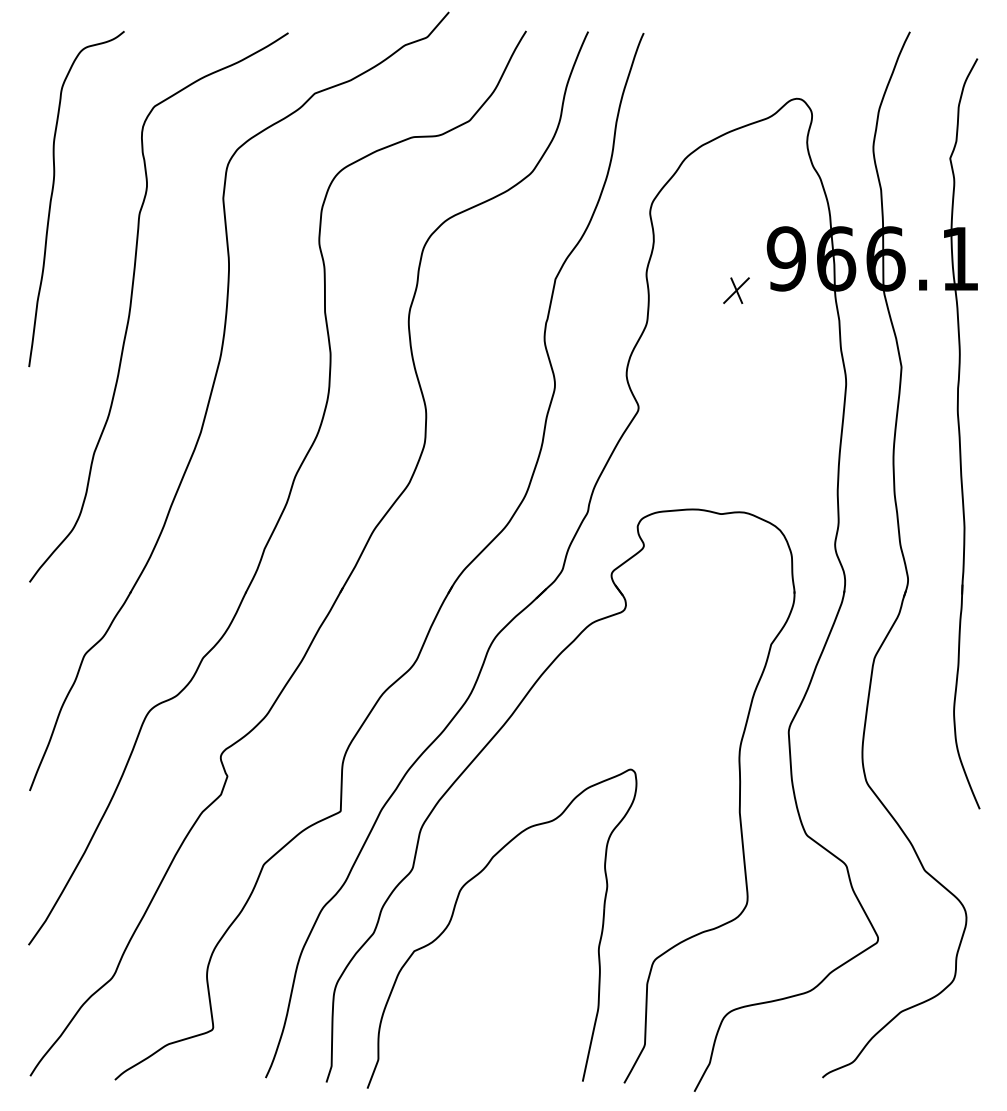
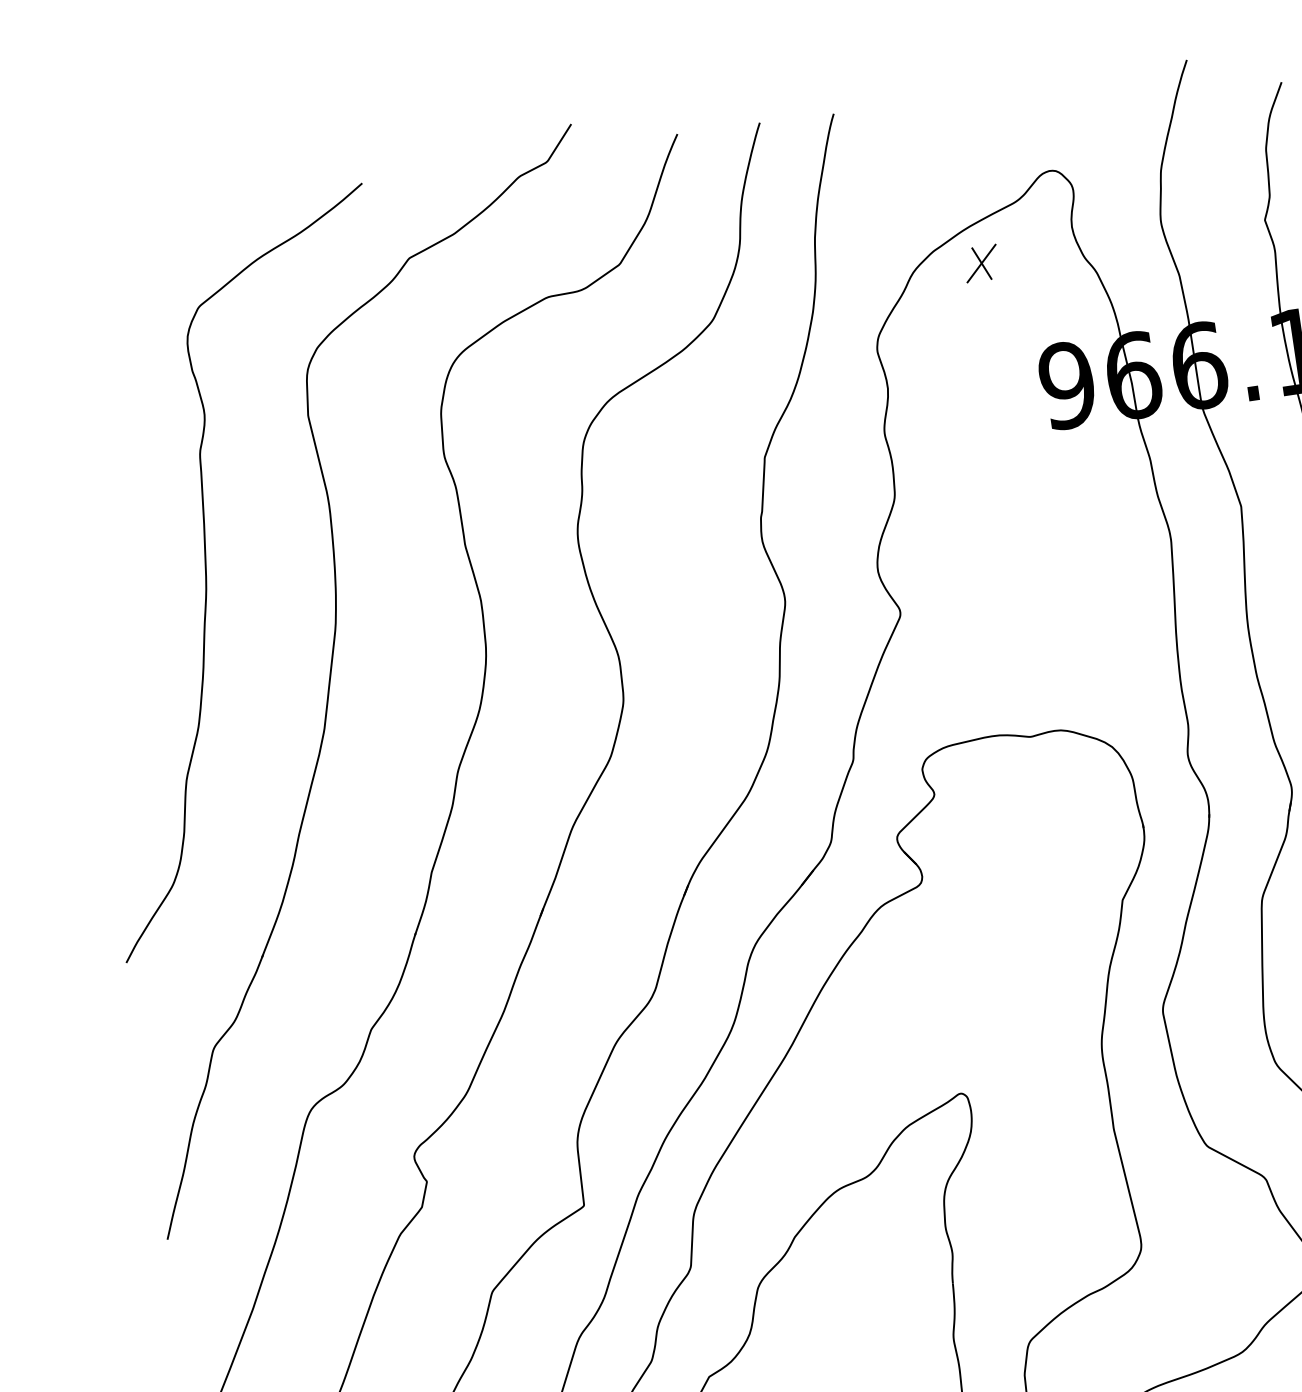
curve: (53, 192) -> (81, 440), removed
part: (736, 290) -> (981, 263), moved

